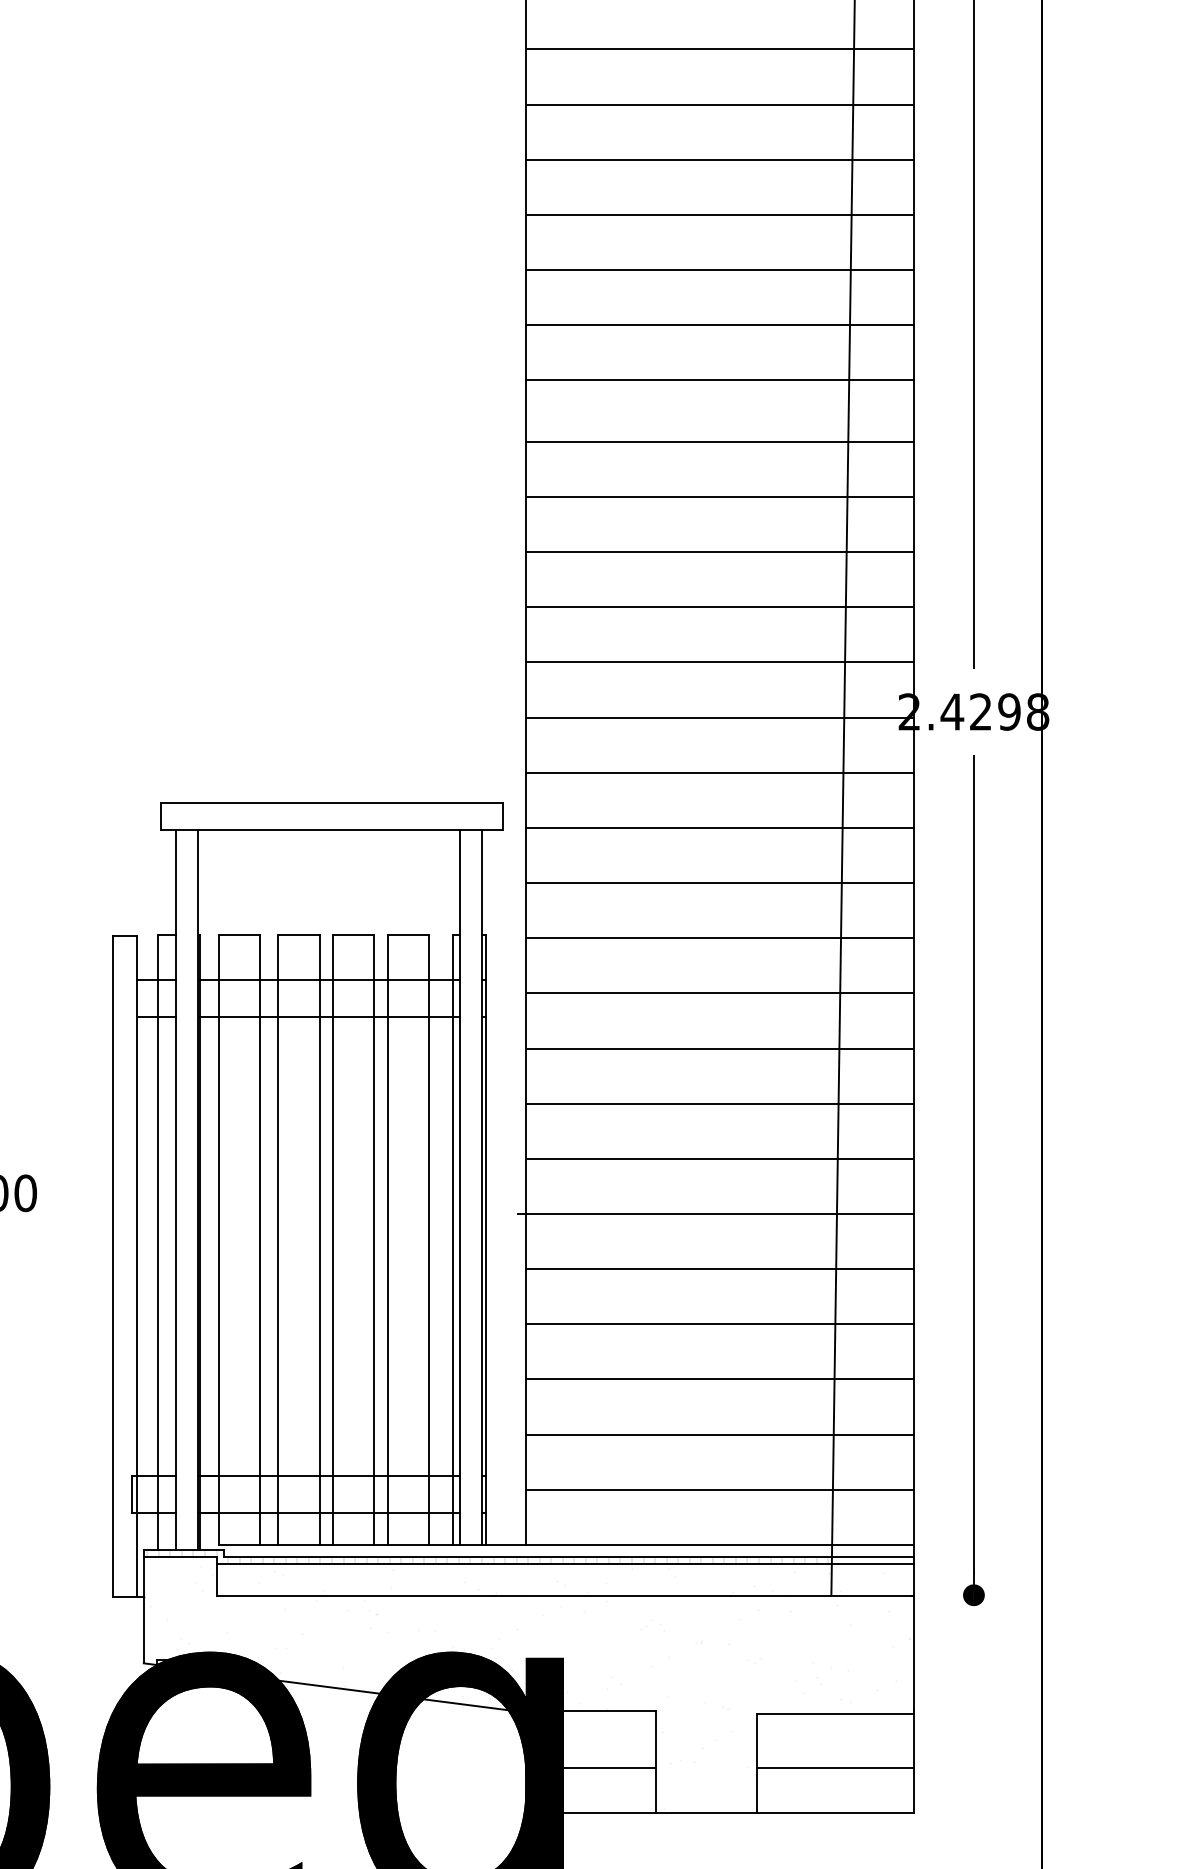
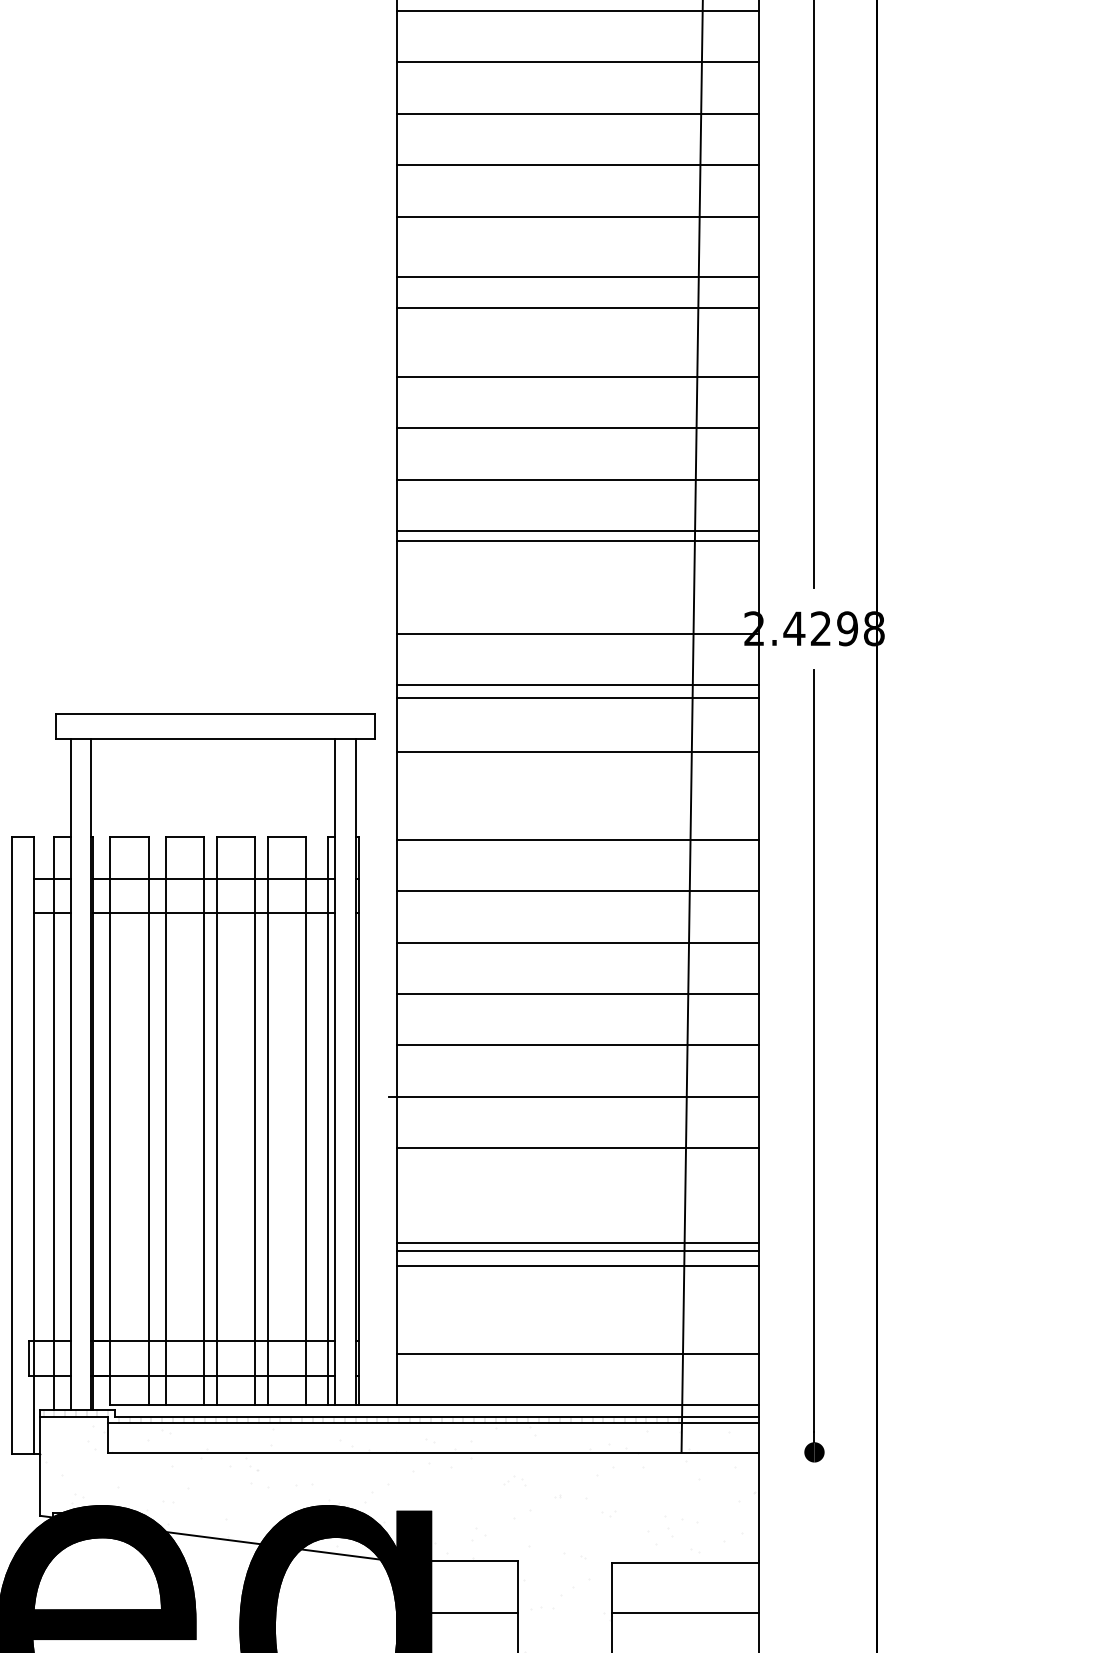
line: (720, 325) -> (578, 308), moved
line: (720, 380) -> (578, 276), moved
line: (720, 662) -> (578, 540), moved
line: (720, 827) -> (578, 697), moved
line: (720, 883) -> (578, 752), moved
line: (720, 1324) -> (578, 1242), moved
line: (720, 1434) -> (578, 1266), moved

